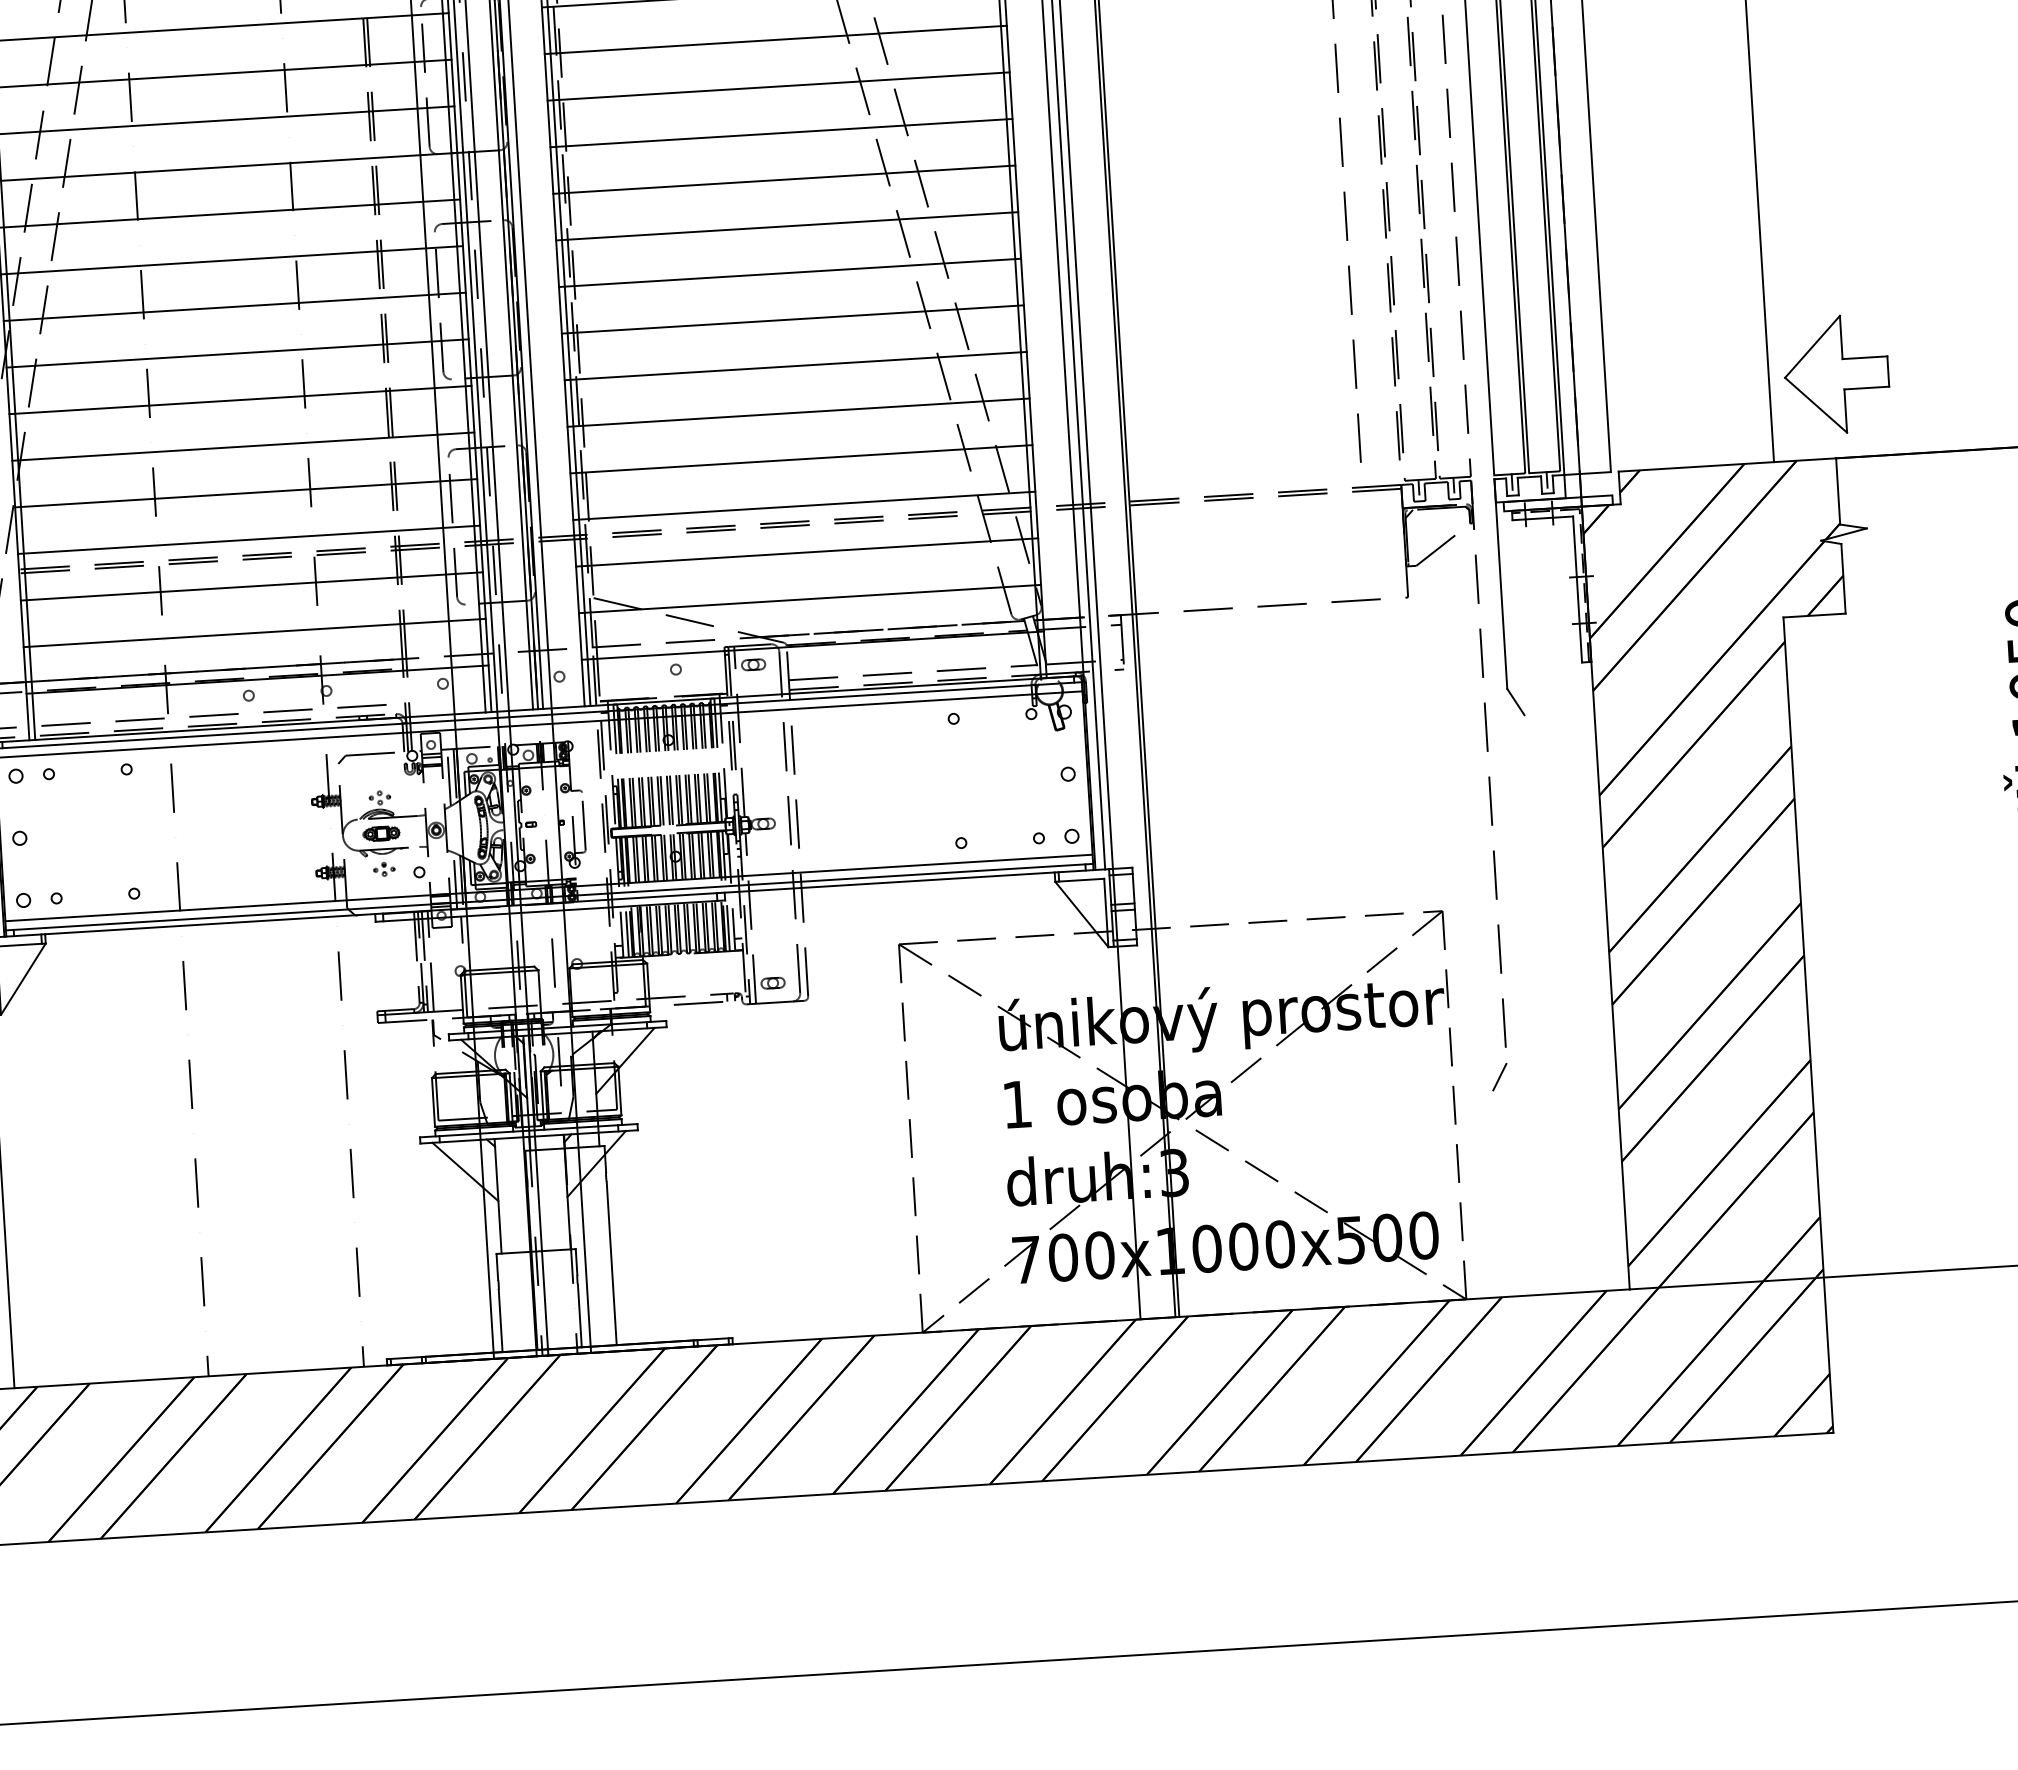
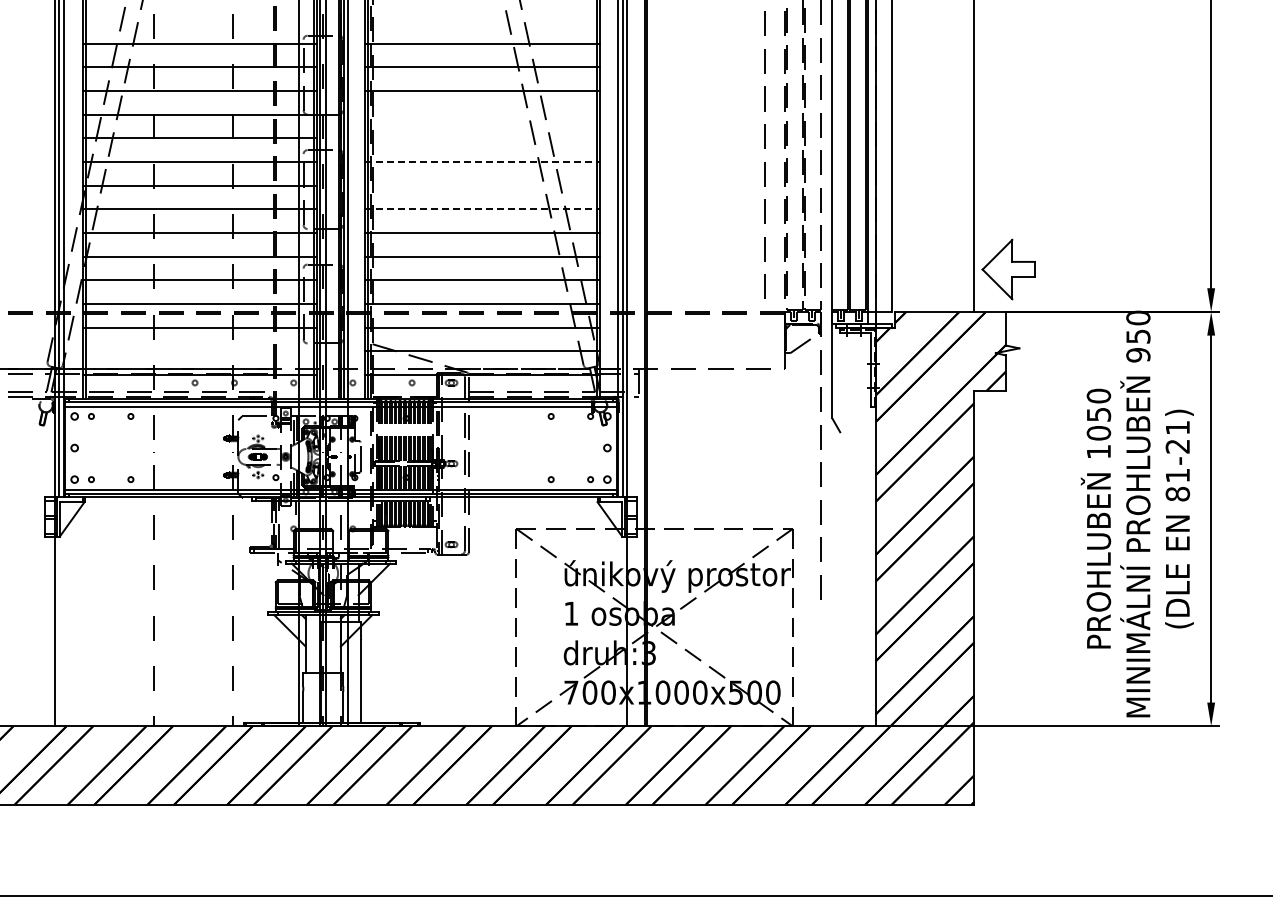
line: (780, 132) -> (481, 114), removed
line: (783, 180) -> (481, 138), removed
line: (787, 225) -> (482, 161), solid -> dashed
line: (788, 272) -> (481, 185), removed
line: (793, 319) -> (482, 209), solid -> dashed
line: (253, 633) -> (199, 351), removed
line: (1499, 1076) -> (816, 614), removed

